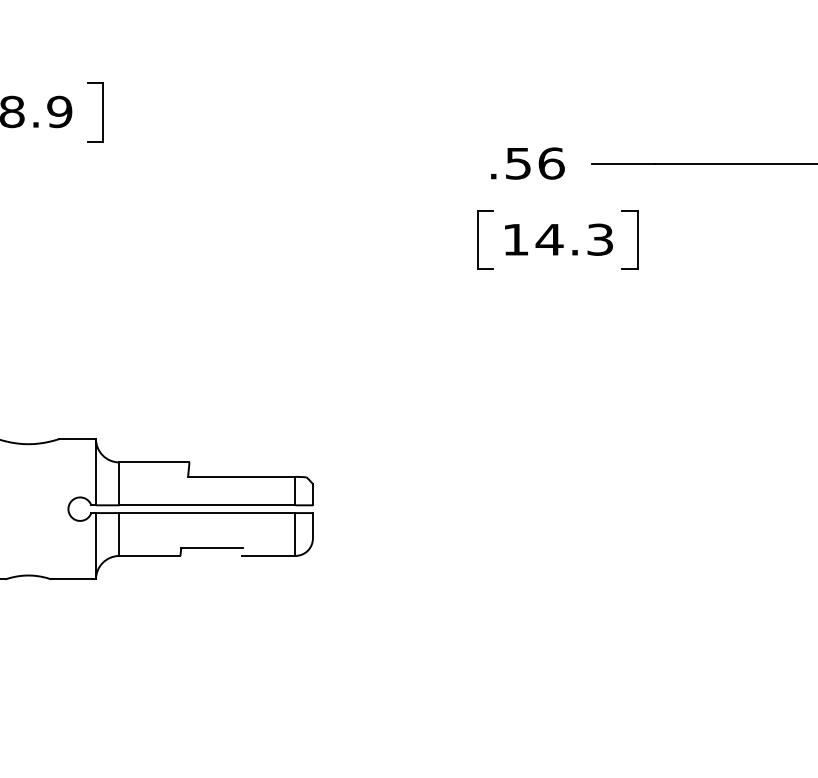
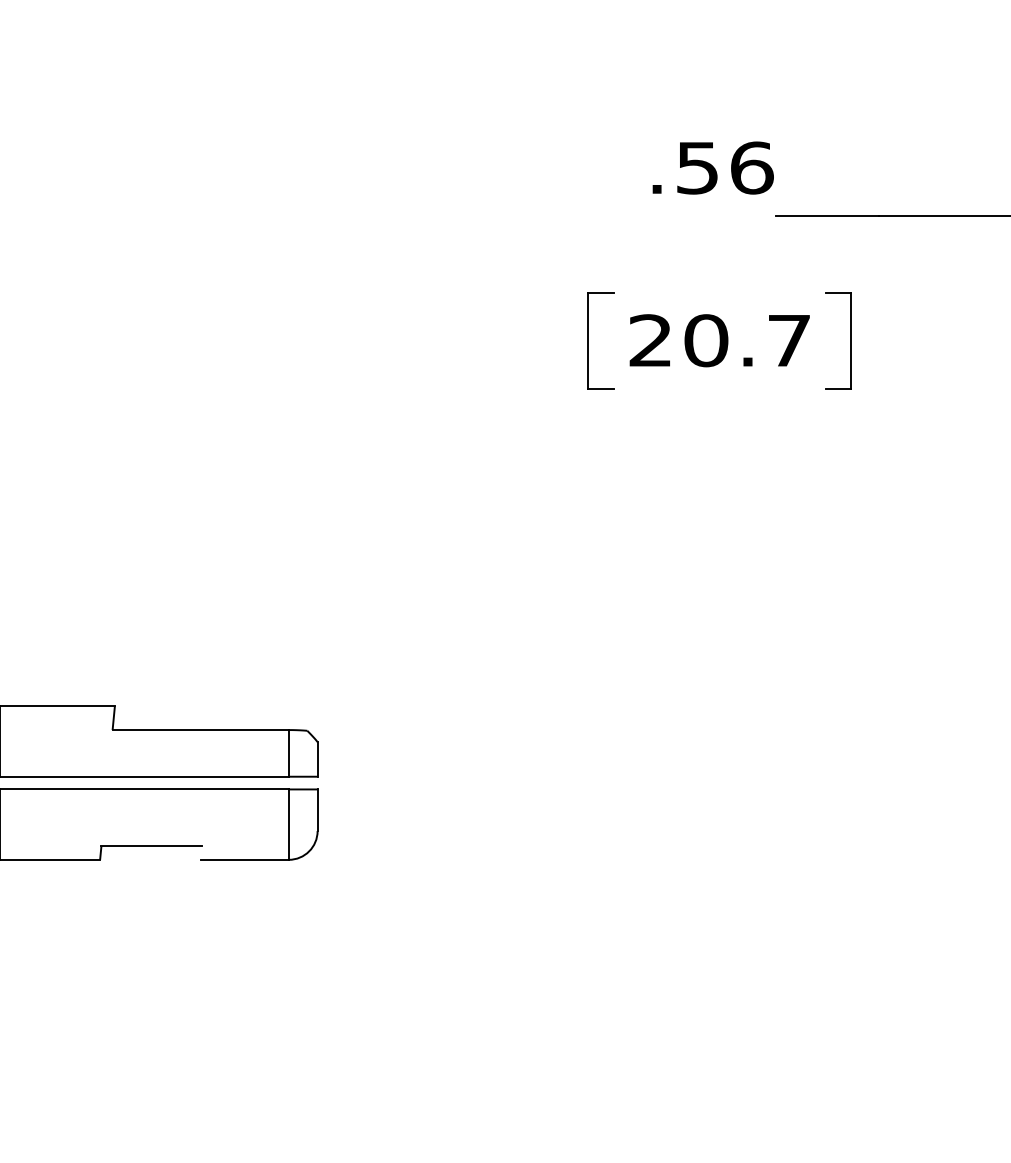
text: (527, 163) -> (712, 167), moved
text: (557, 239) -> (719, 340), 14.3 -> 20.7

